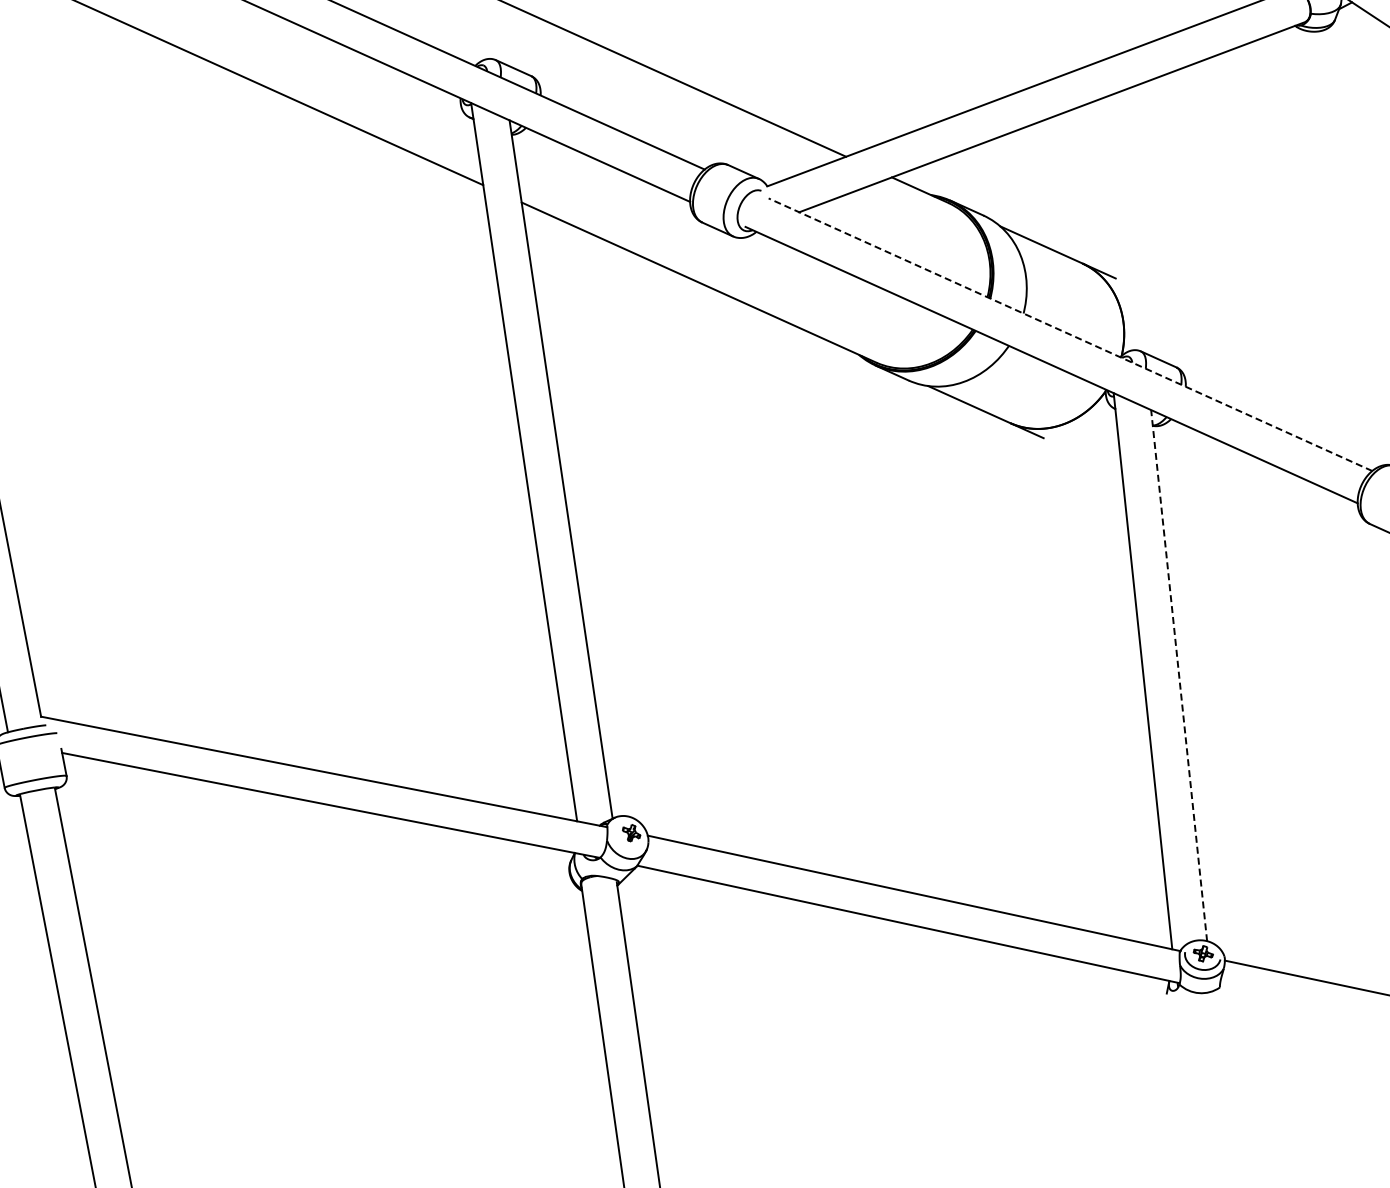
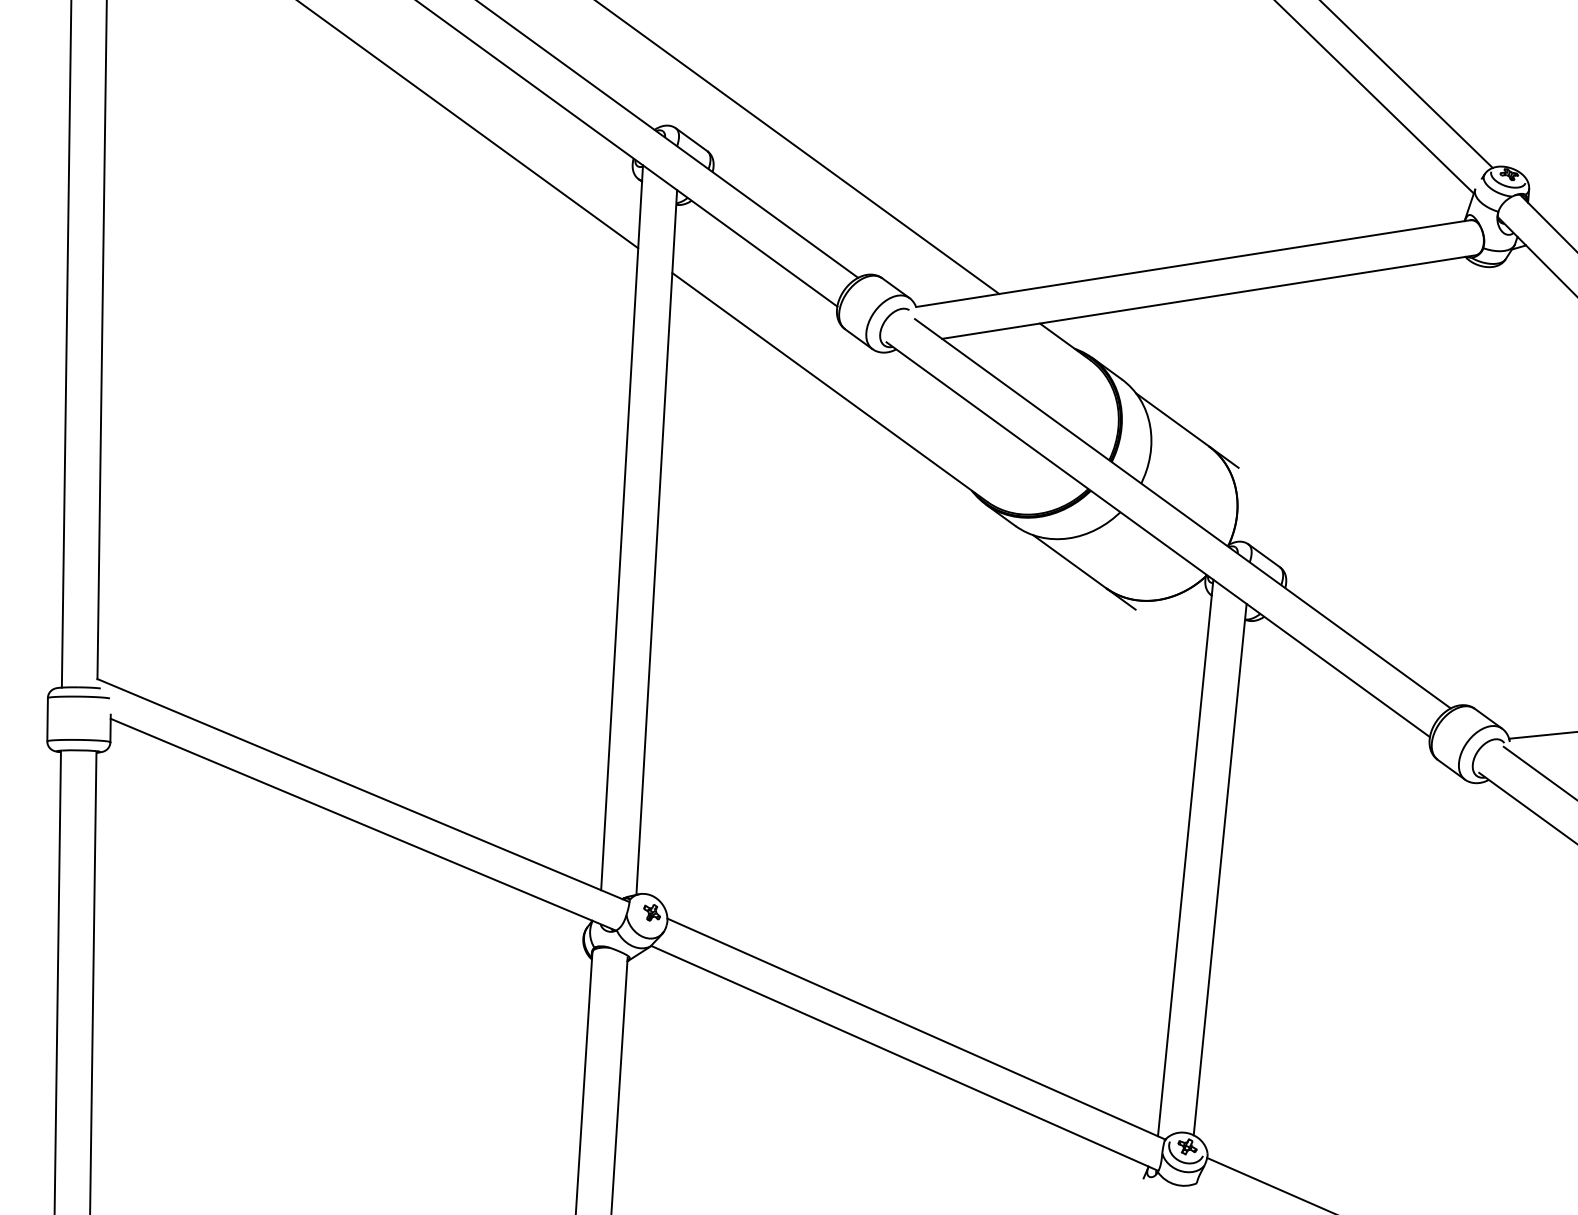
line: (1070, 334) -> (1182, 513), dashed -> solid
line: (1179, 675) -> (1220, 869), dashed -> solid

